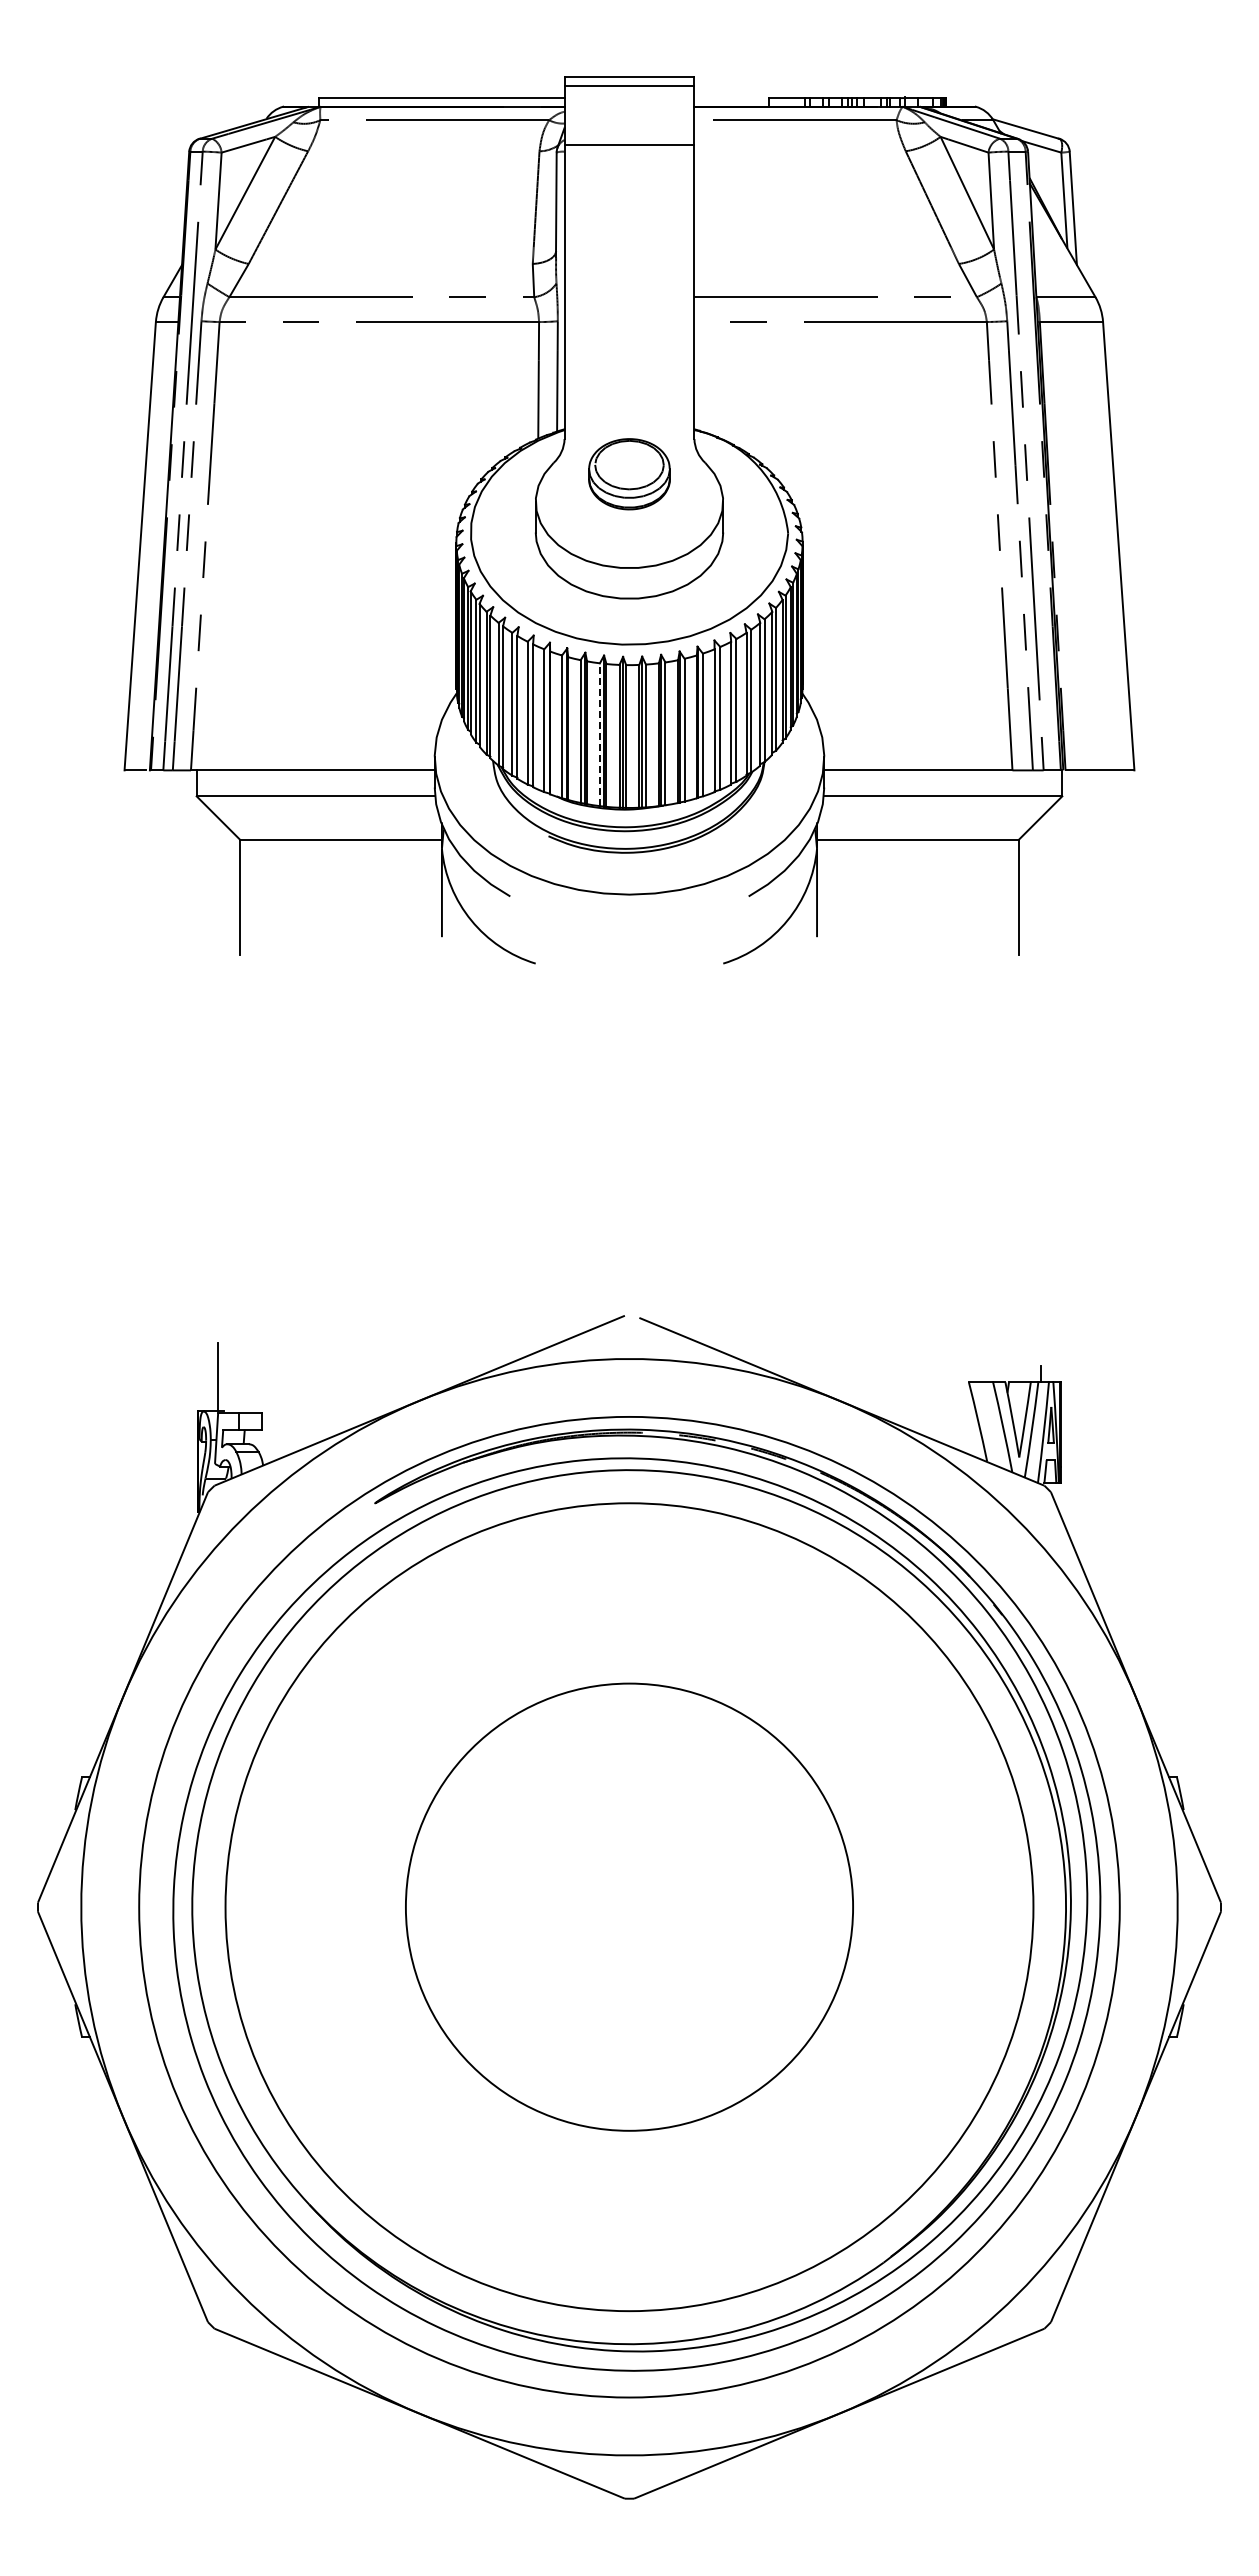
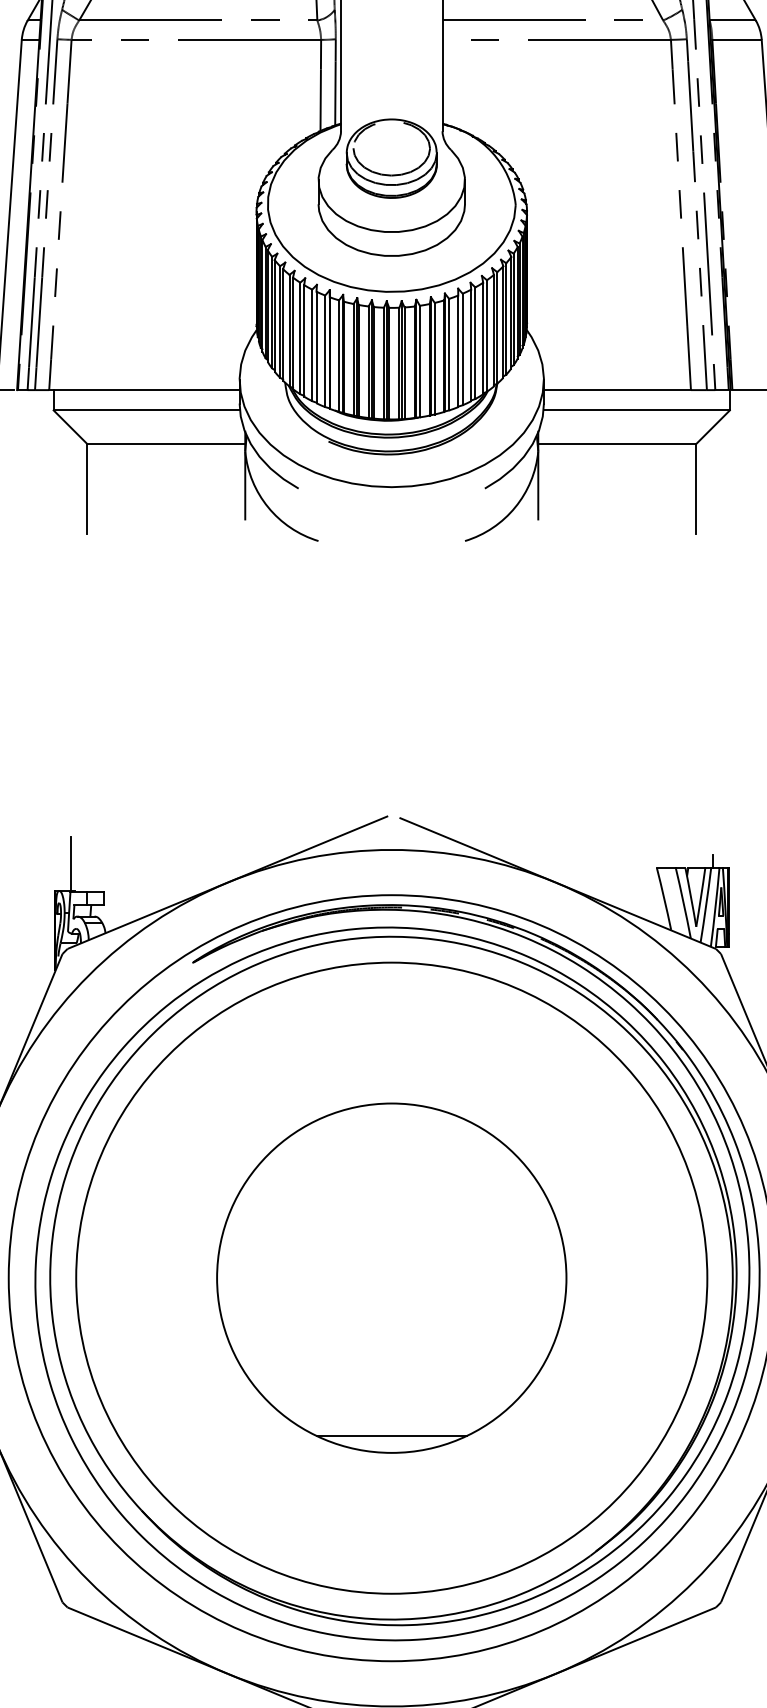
part: (629, 474) -> (391, 158), size x1.43
line: (599, 734) -> (368, 362), dashed -> solid
line: (629, 2109) -> (391, 1436), added

